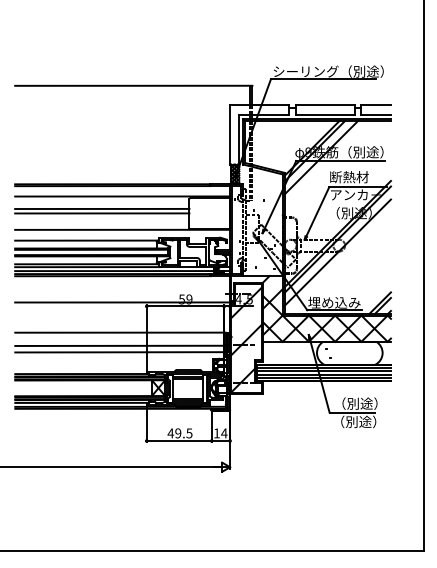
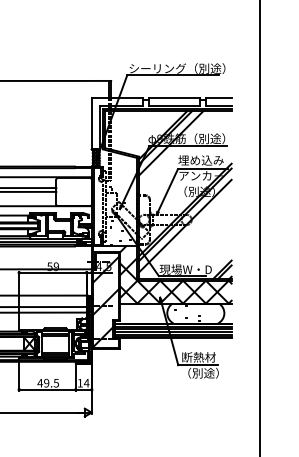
text: (355, 177) -> (200, 160), 断熱材 -> 埋め込み
text: (338, 302) -> (186, 269), 埋め込み -> 現場W・D
text: (355, 403) -> (200, 357), （別途） -> 断熱材

